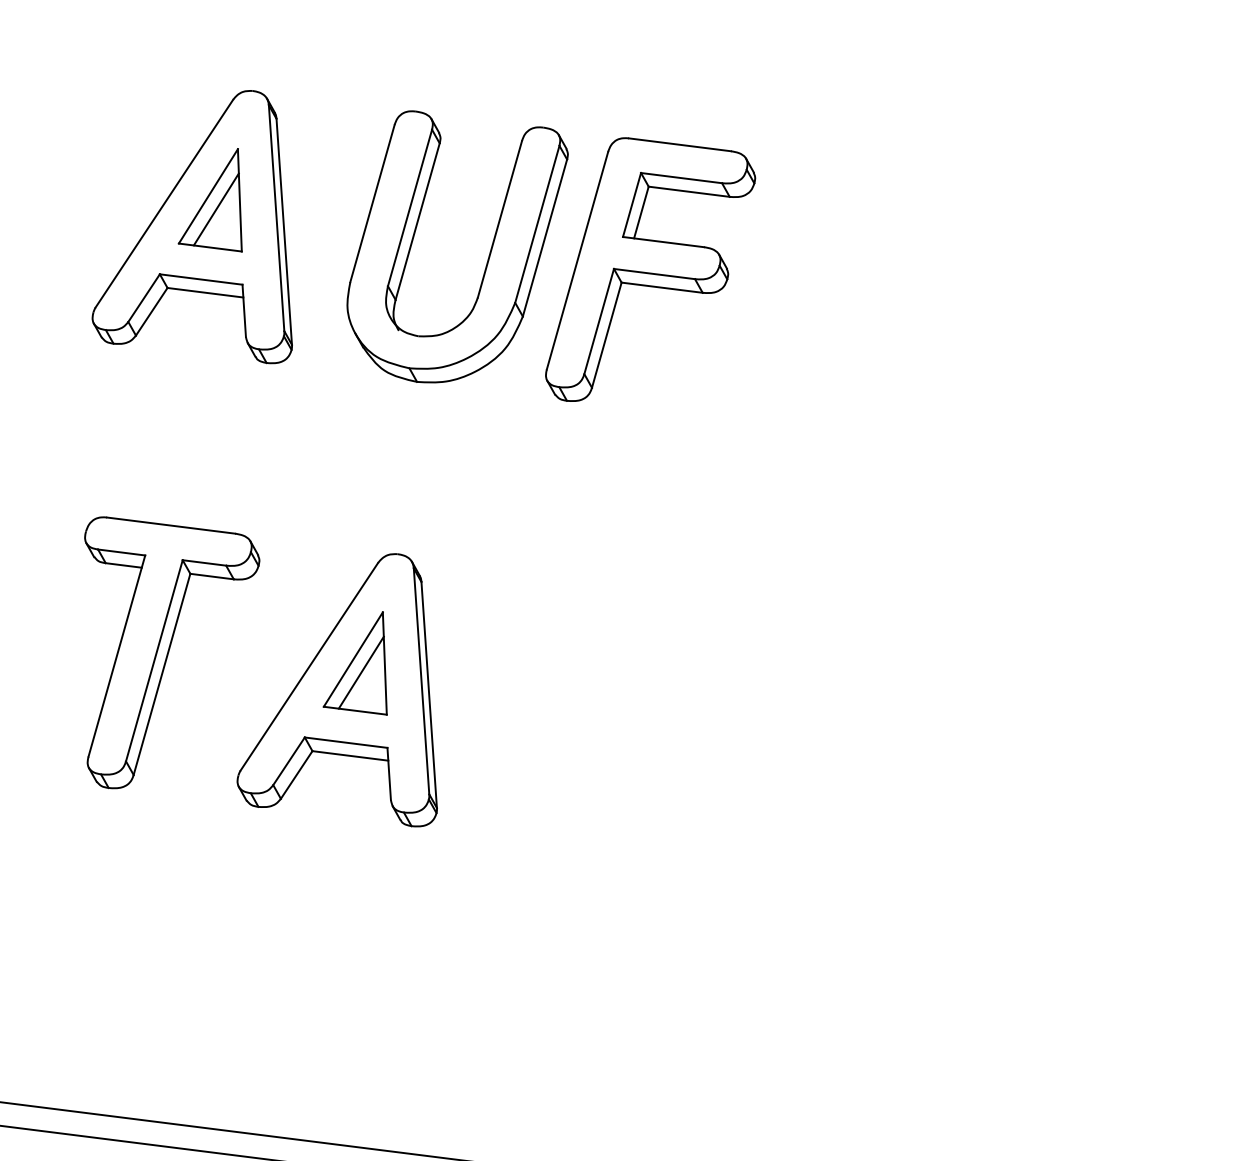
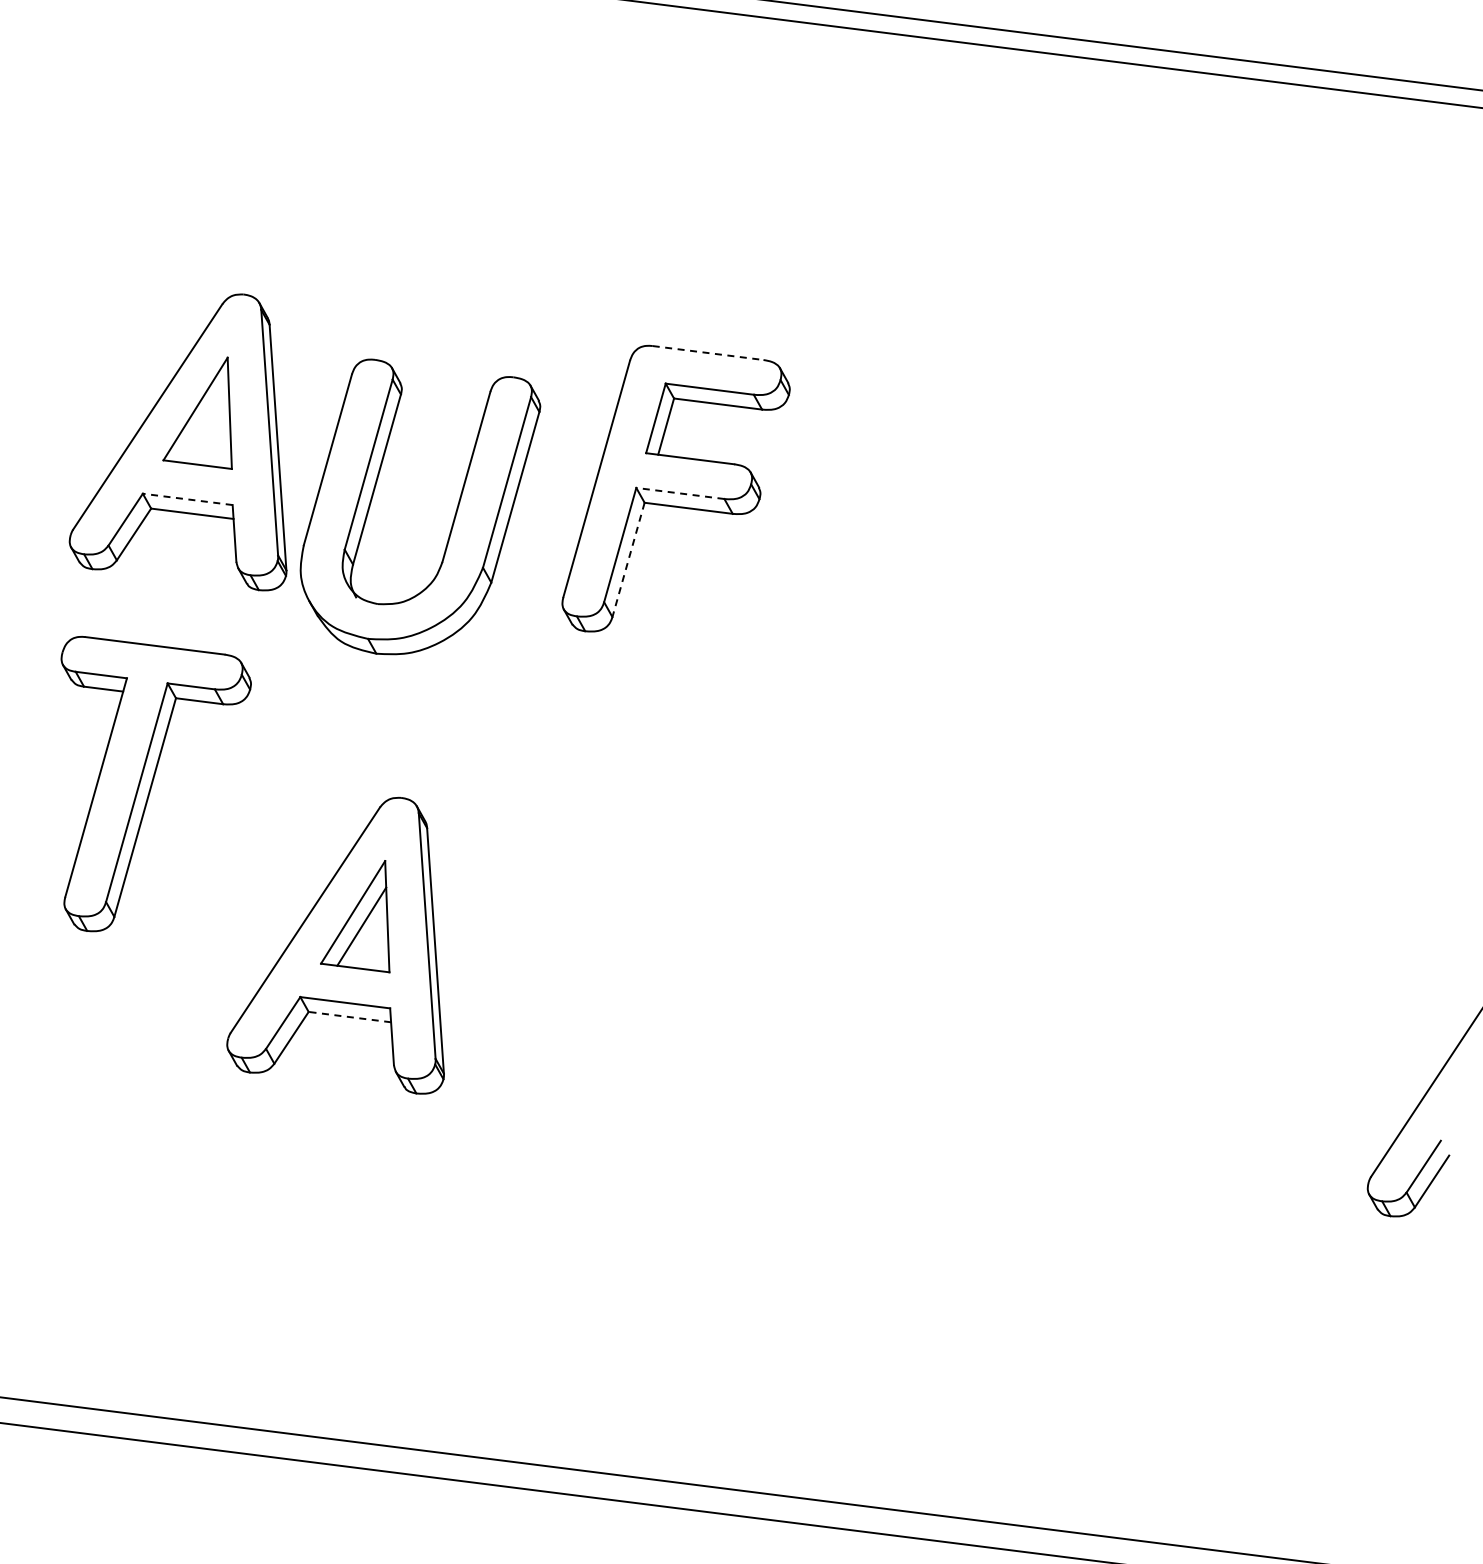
line: (680, 145) -> (708, 353), solid -> dashed
line: (215, 209) -> (203, 423), removed
part: (488, 253) -> (454, 514), moved
line: (653, 274) -> (679, 493), solid -> dashed
line: (200, 279) -> (187, 499), solid -> dashed
line: (606, 335) -> (628, 560), solid -> dashed
part: (171, 653) -> (155, 784), moved
line: (350, 756) -> (349, 1017), solid -> dashed

